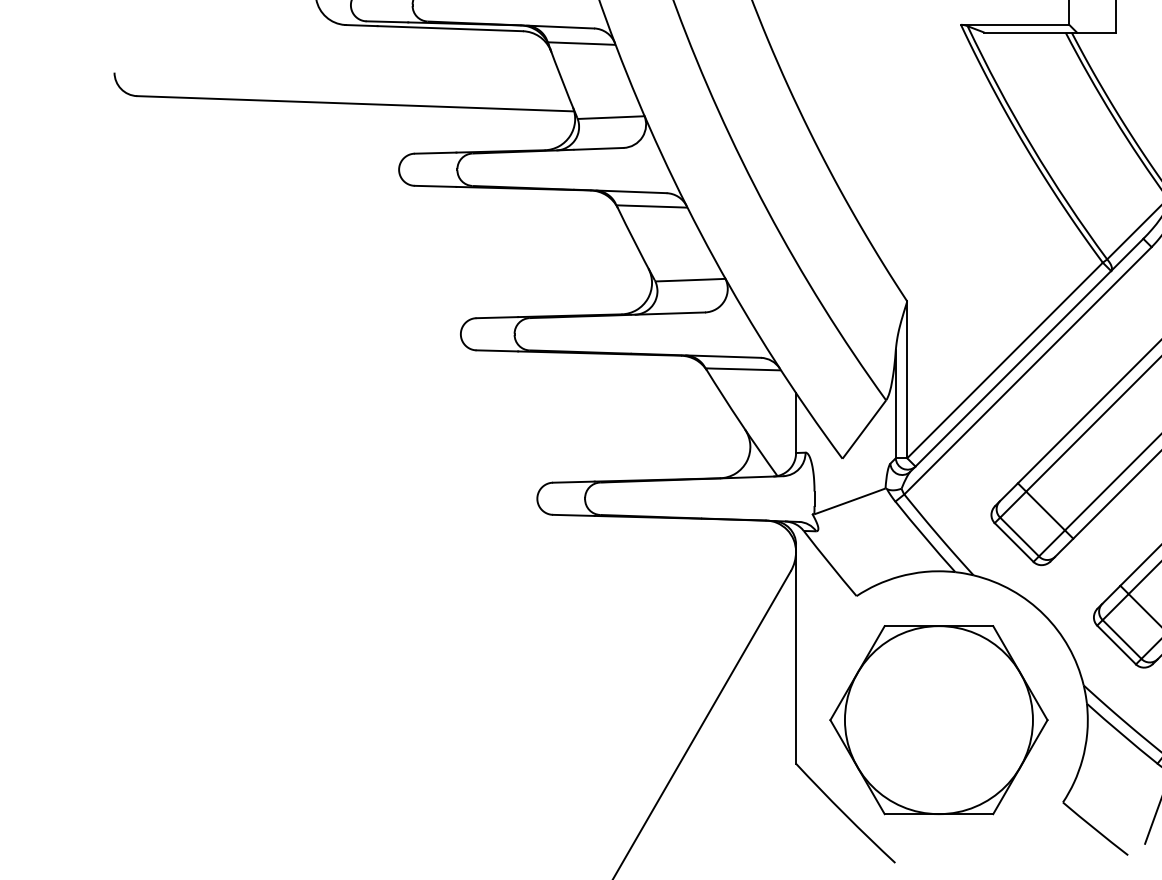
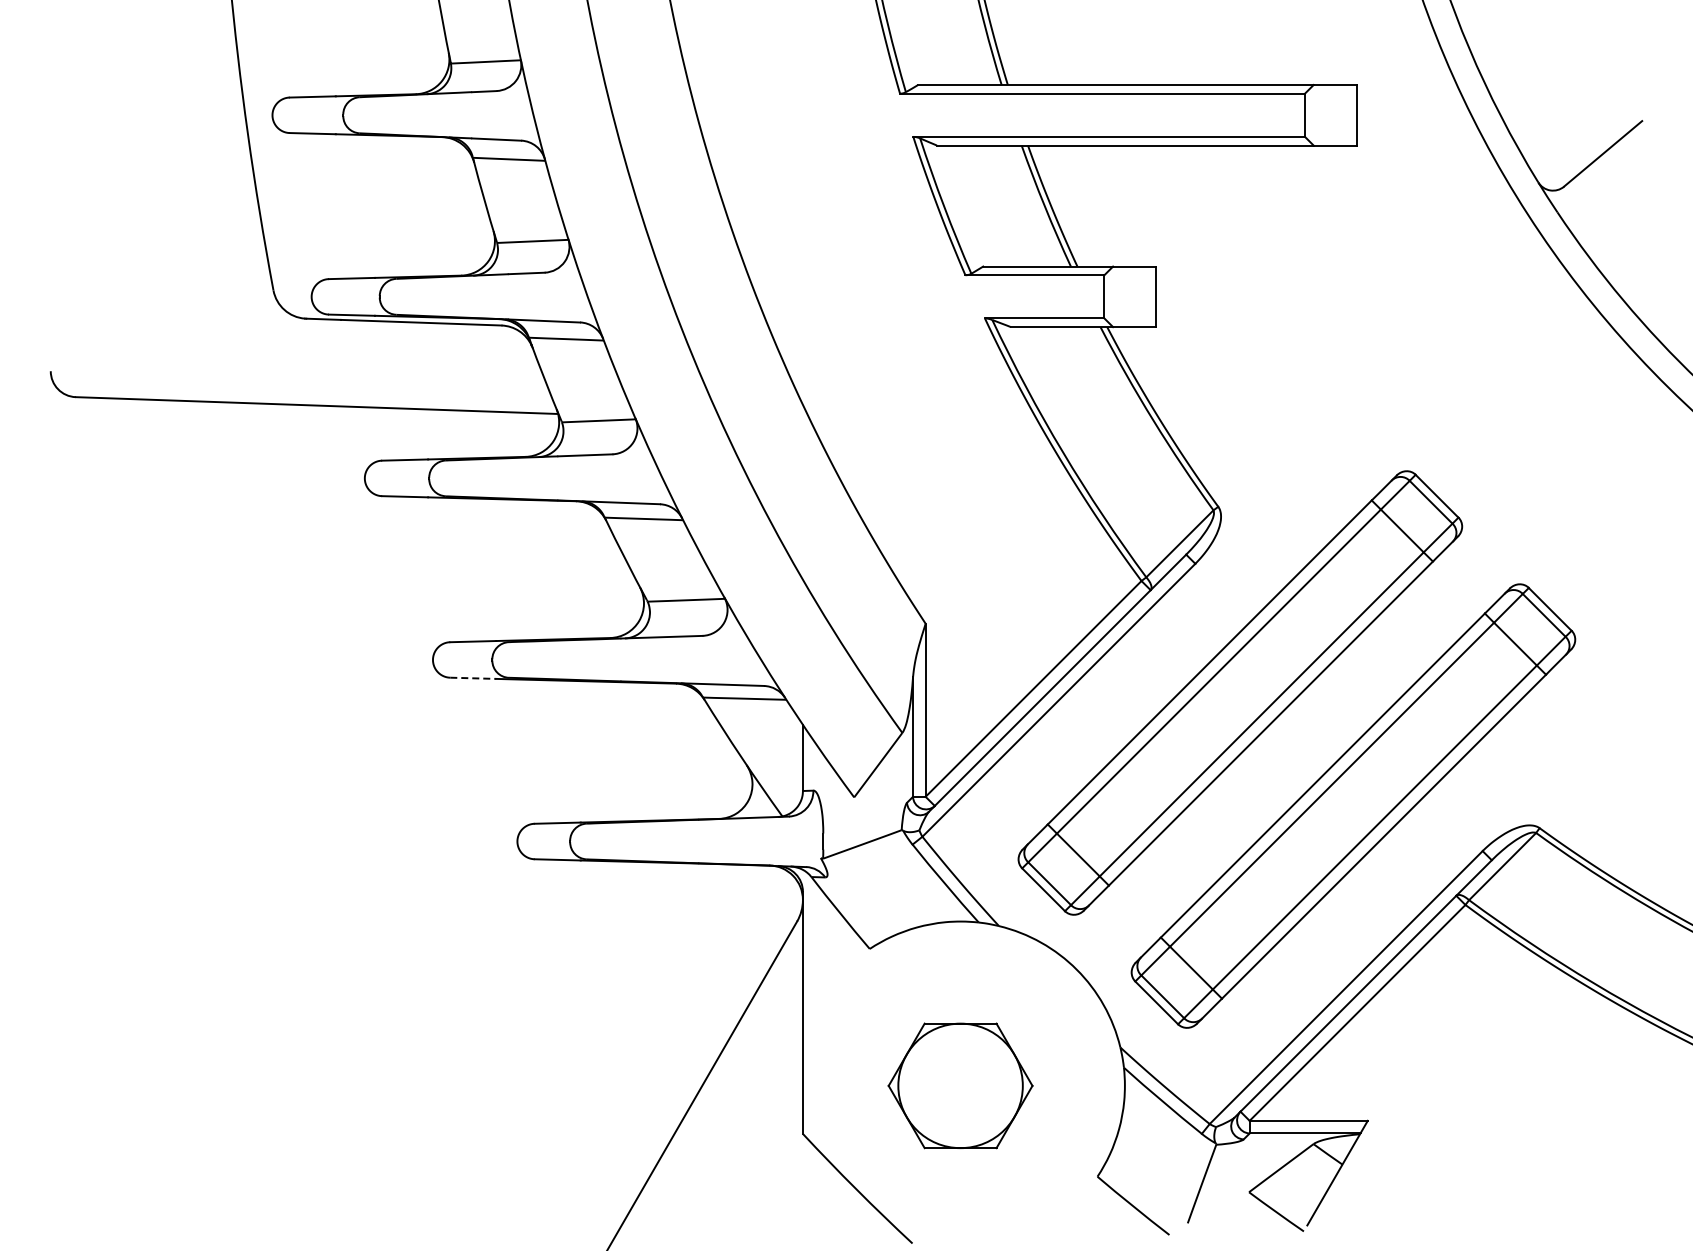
line: (497, 351) -> (473, 678), solid -> dashed
part: (938, 719) -> (960, 1085), size x0.6

